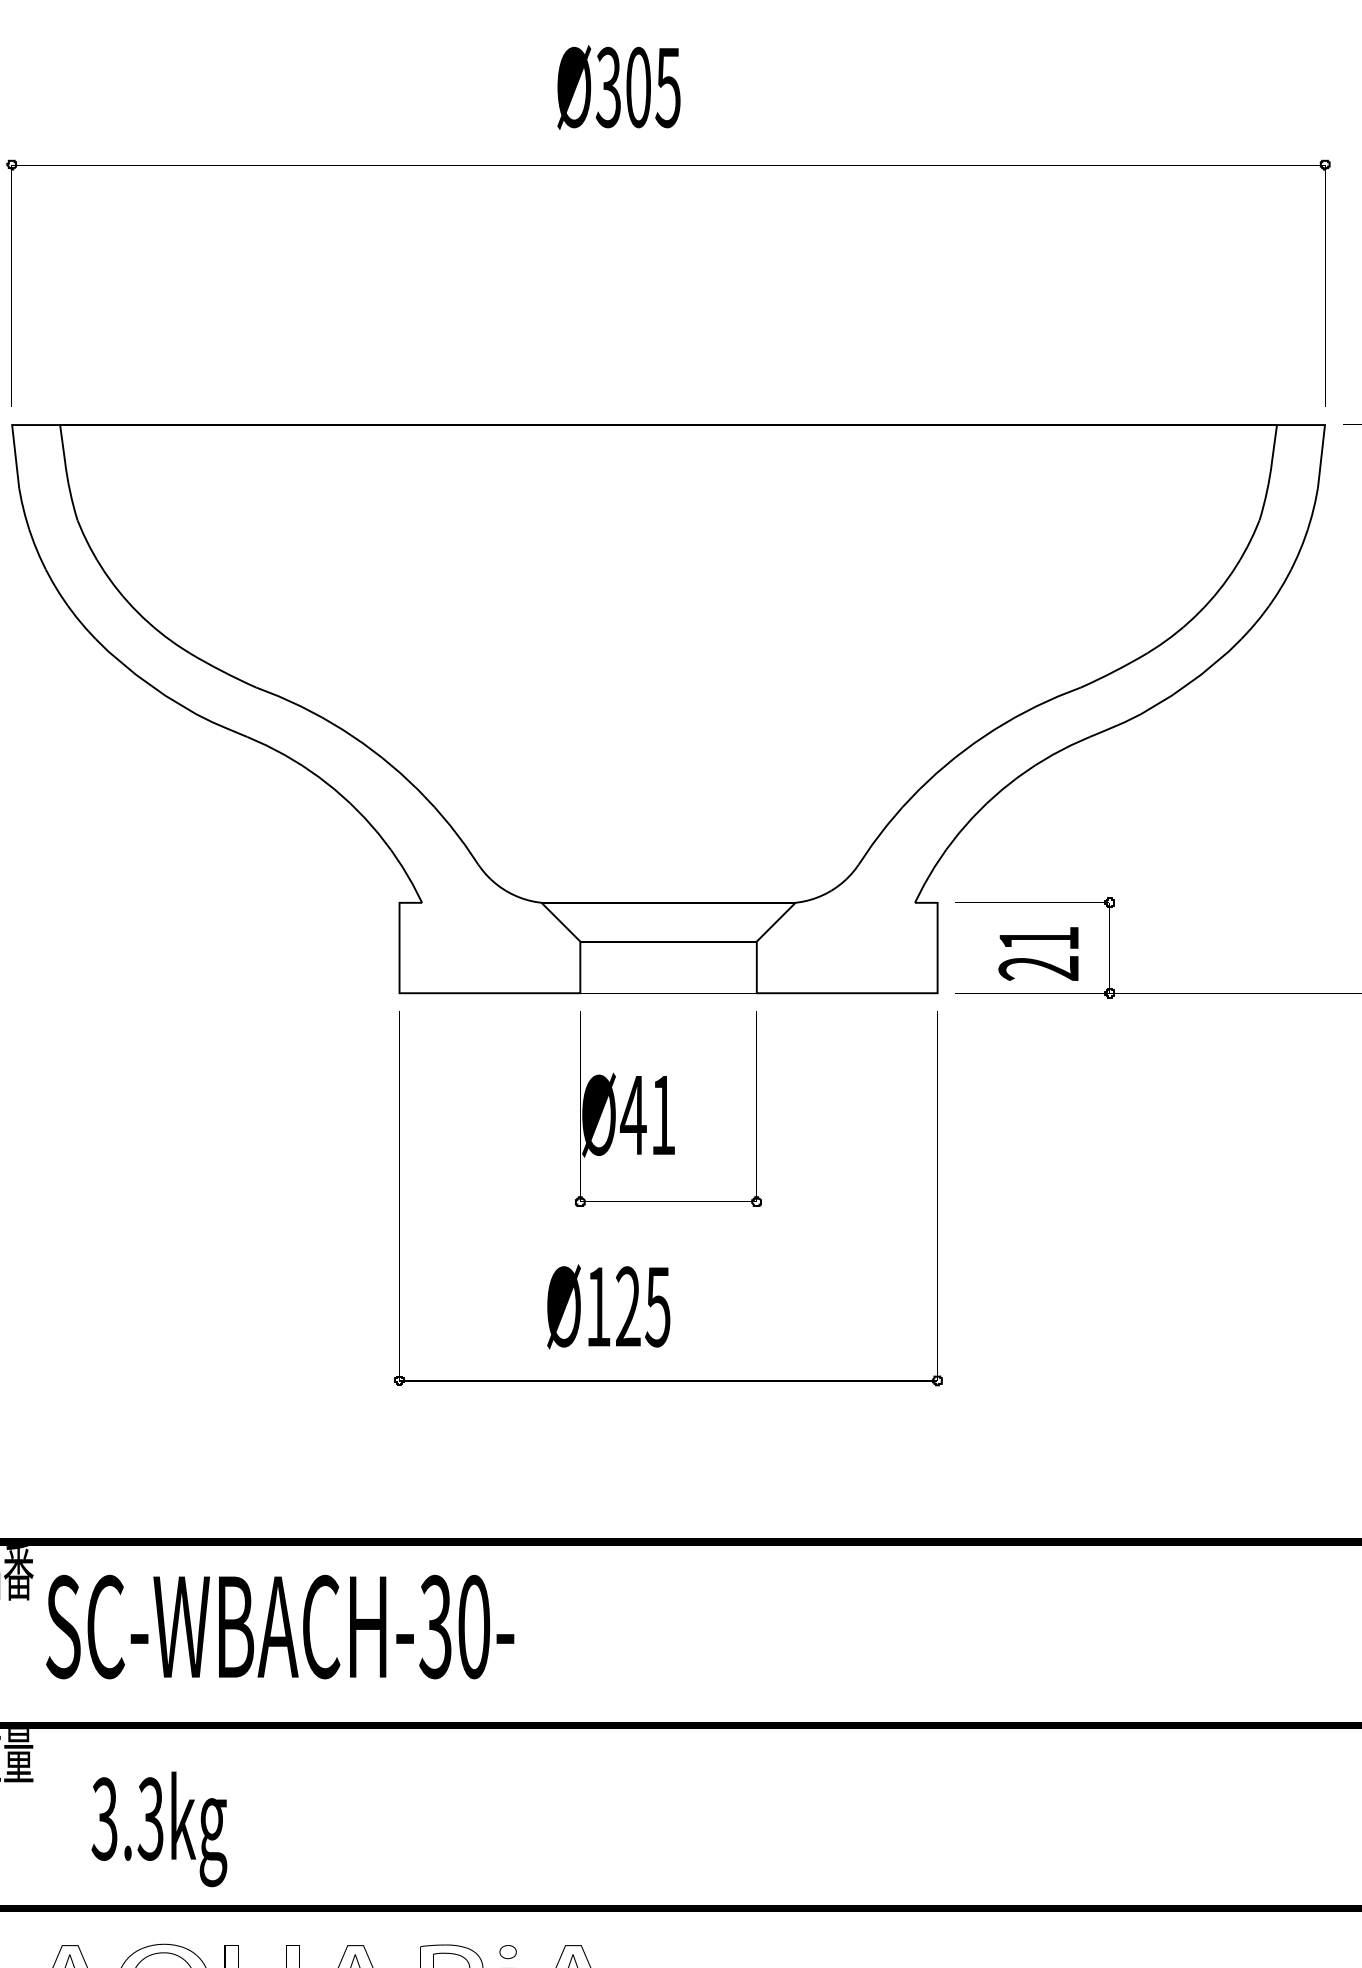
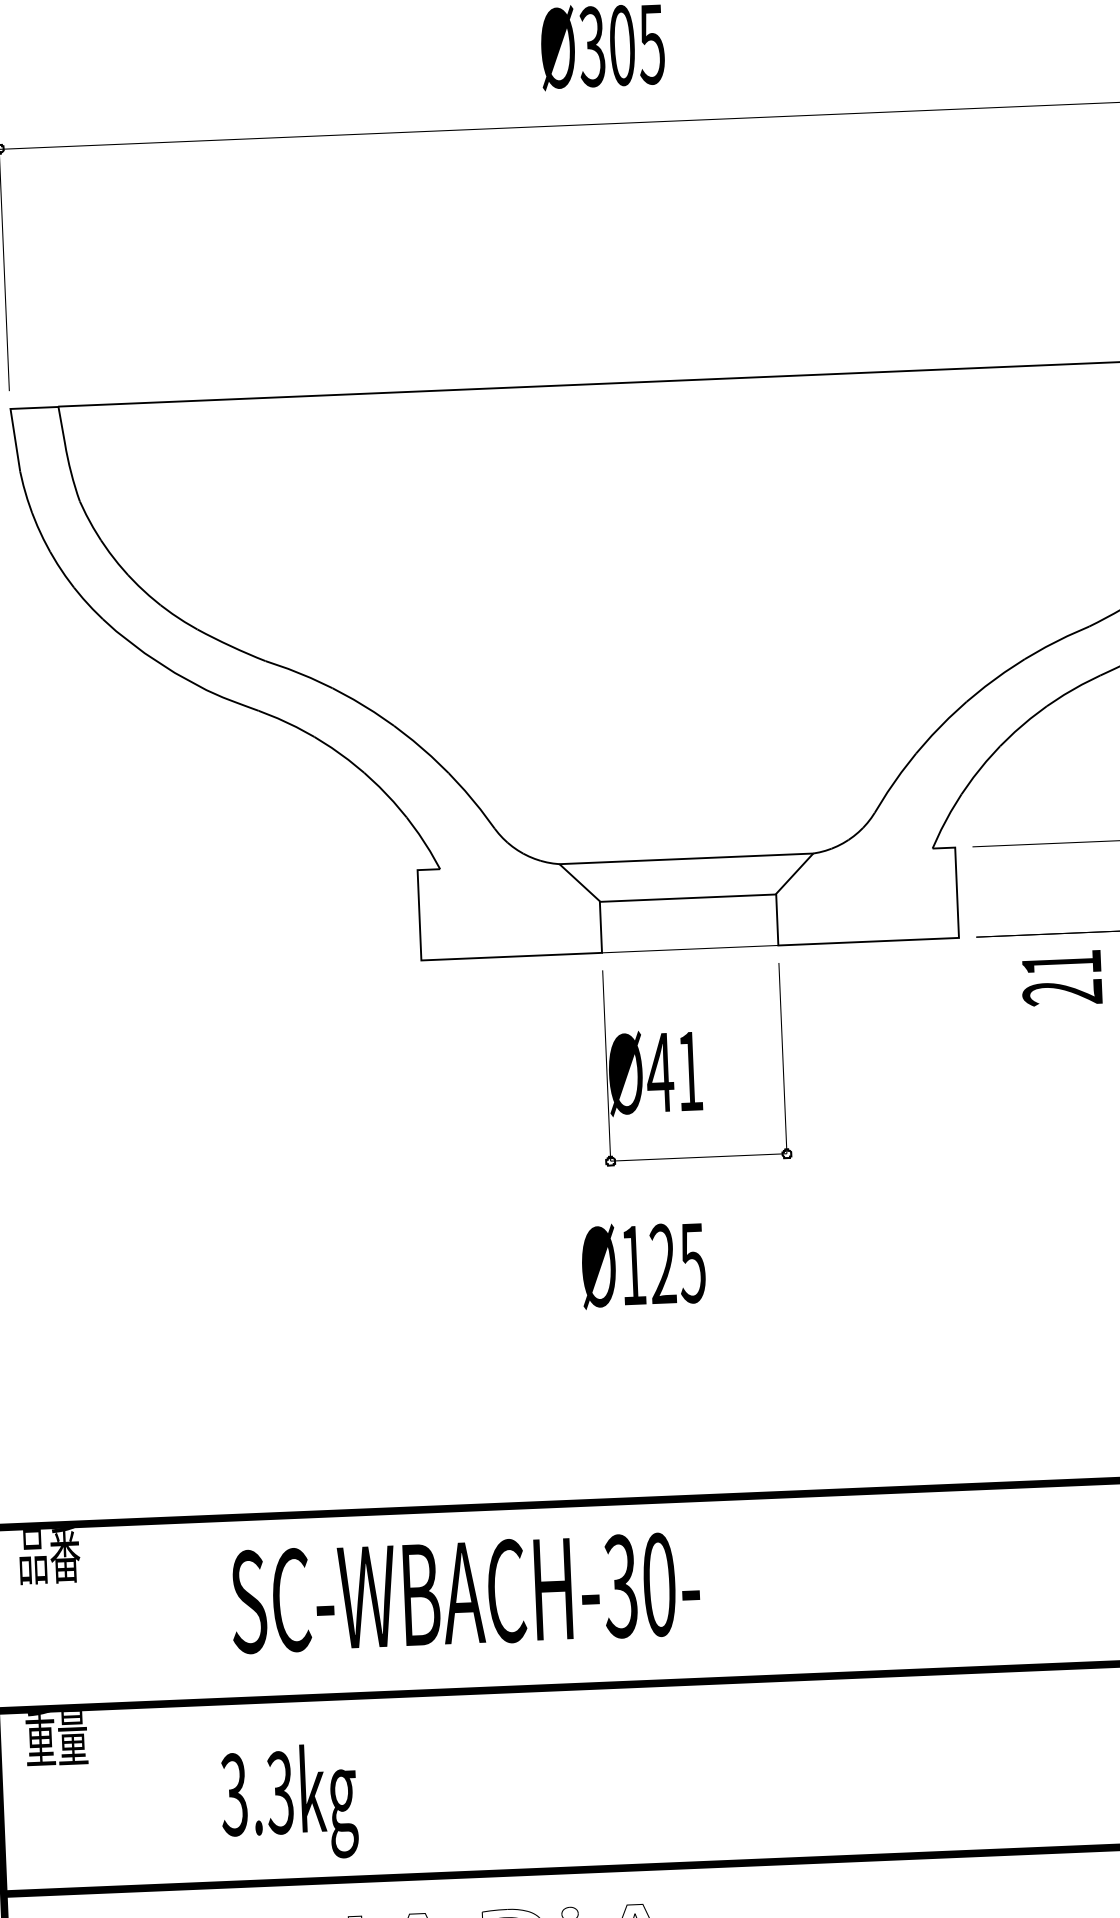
text: (1038, 953) -> (1061, 977), moved
part: (668, 1380) -> (706, 1336), removed
text: (280, 1626) -> (465, 1592), moved
text: (159, 1829) -> (289, 1802), moved

